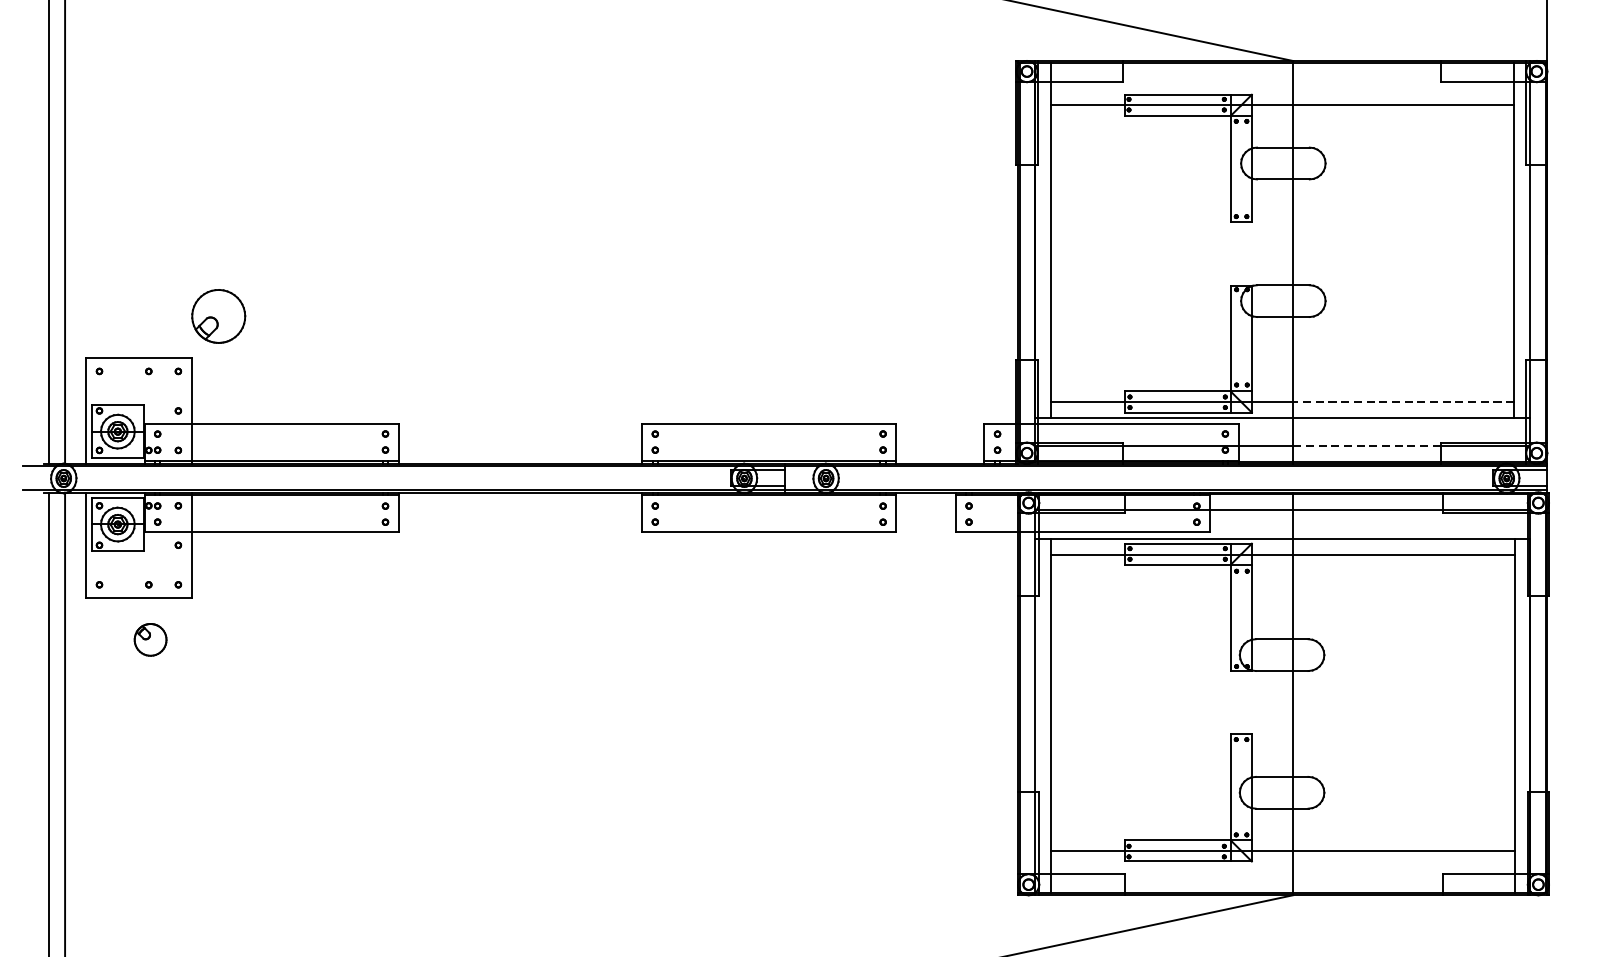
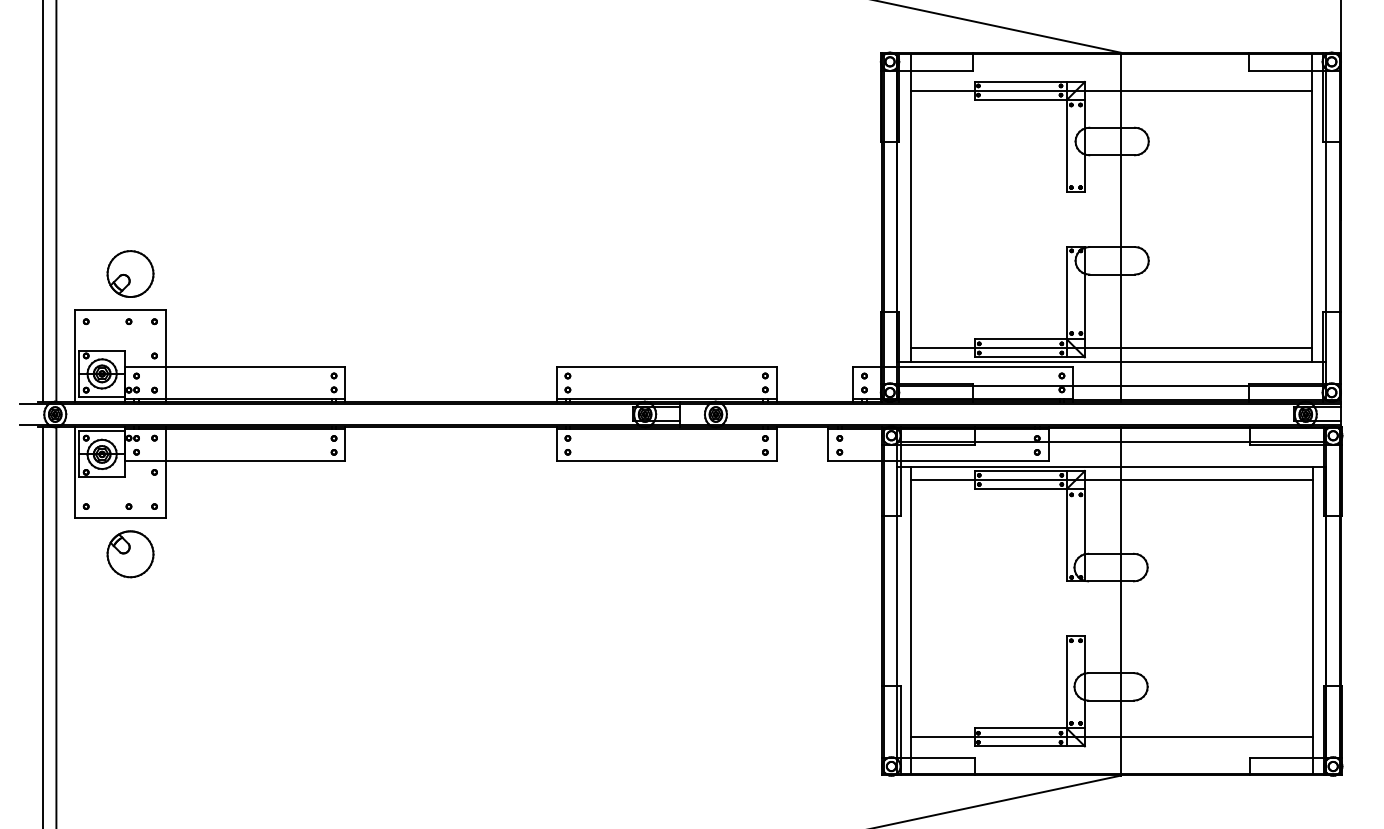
part: (218, 315) -> (130, 273), moved
line: (1403, 401) -> (1216, 347), dashed -> solid
line: (1366, 446) -> (1184, 386), dashed -> solid
part: (150, 640) -> (130, 554), size x1.67

